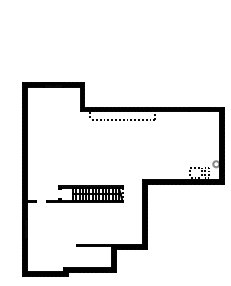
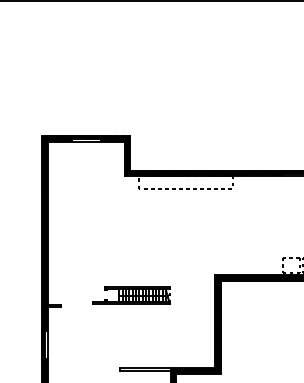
part: (84, 193) -> (130, 294), size x0.7

